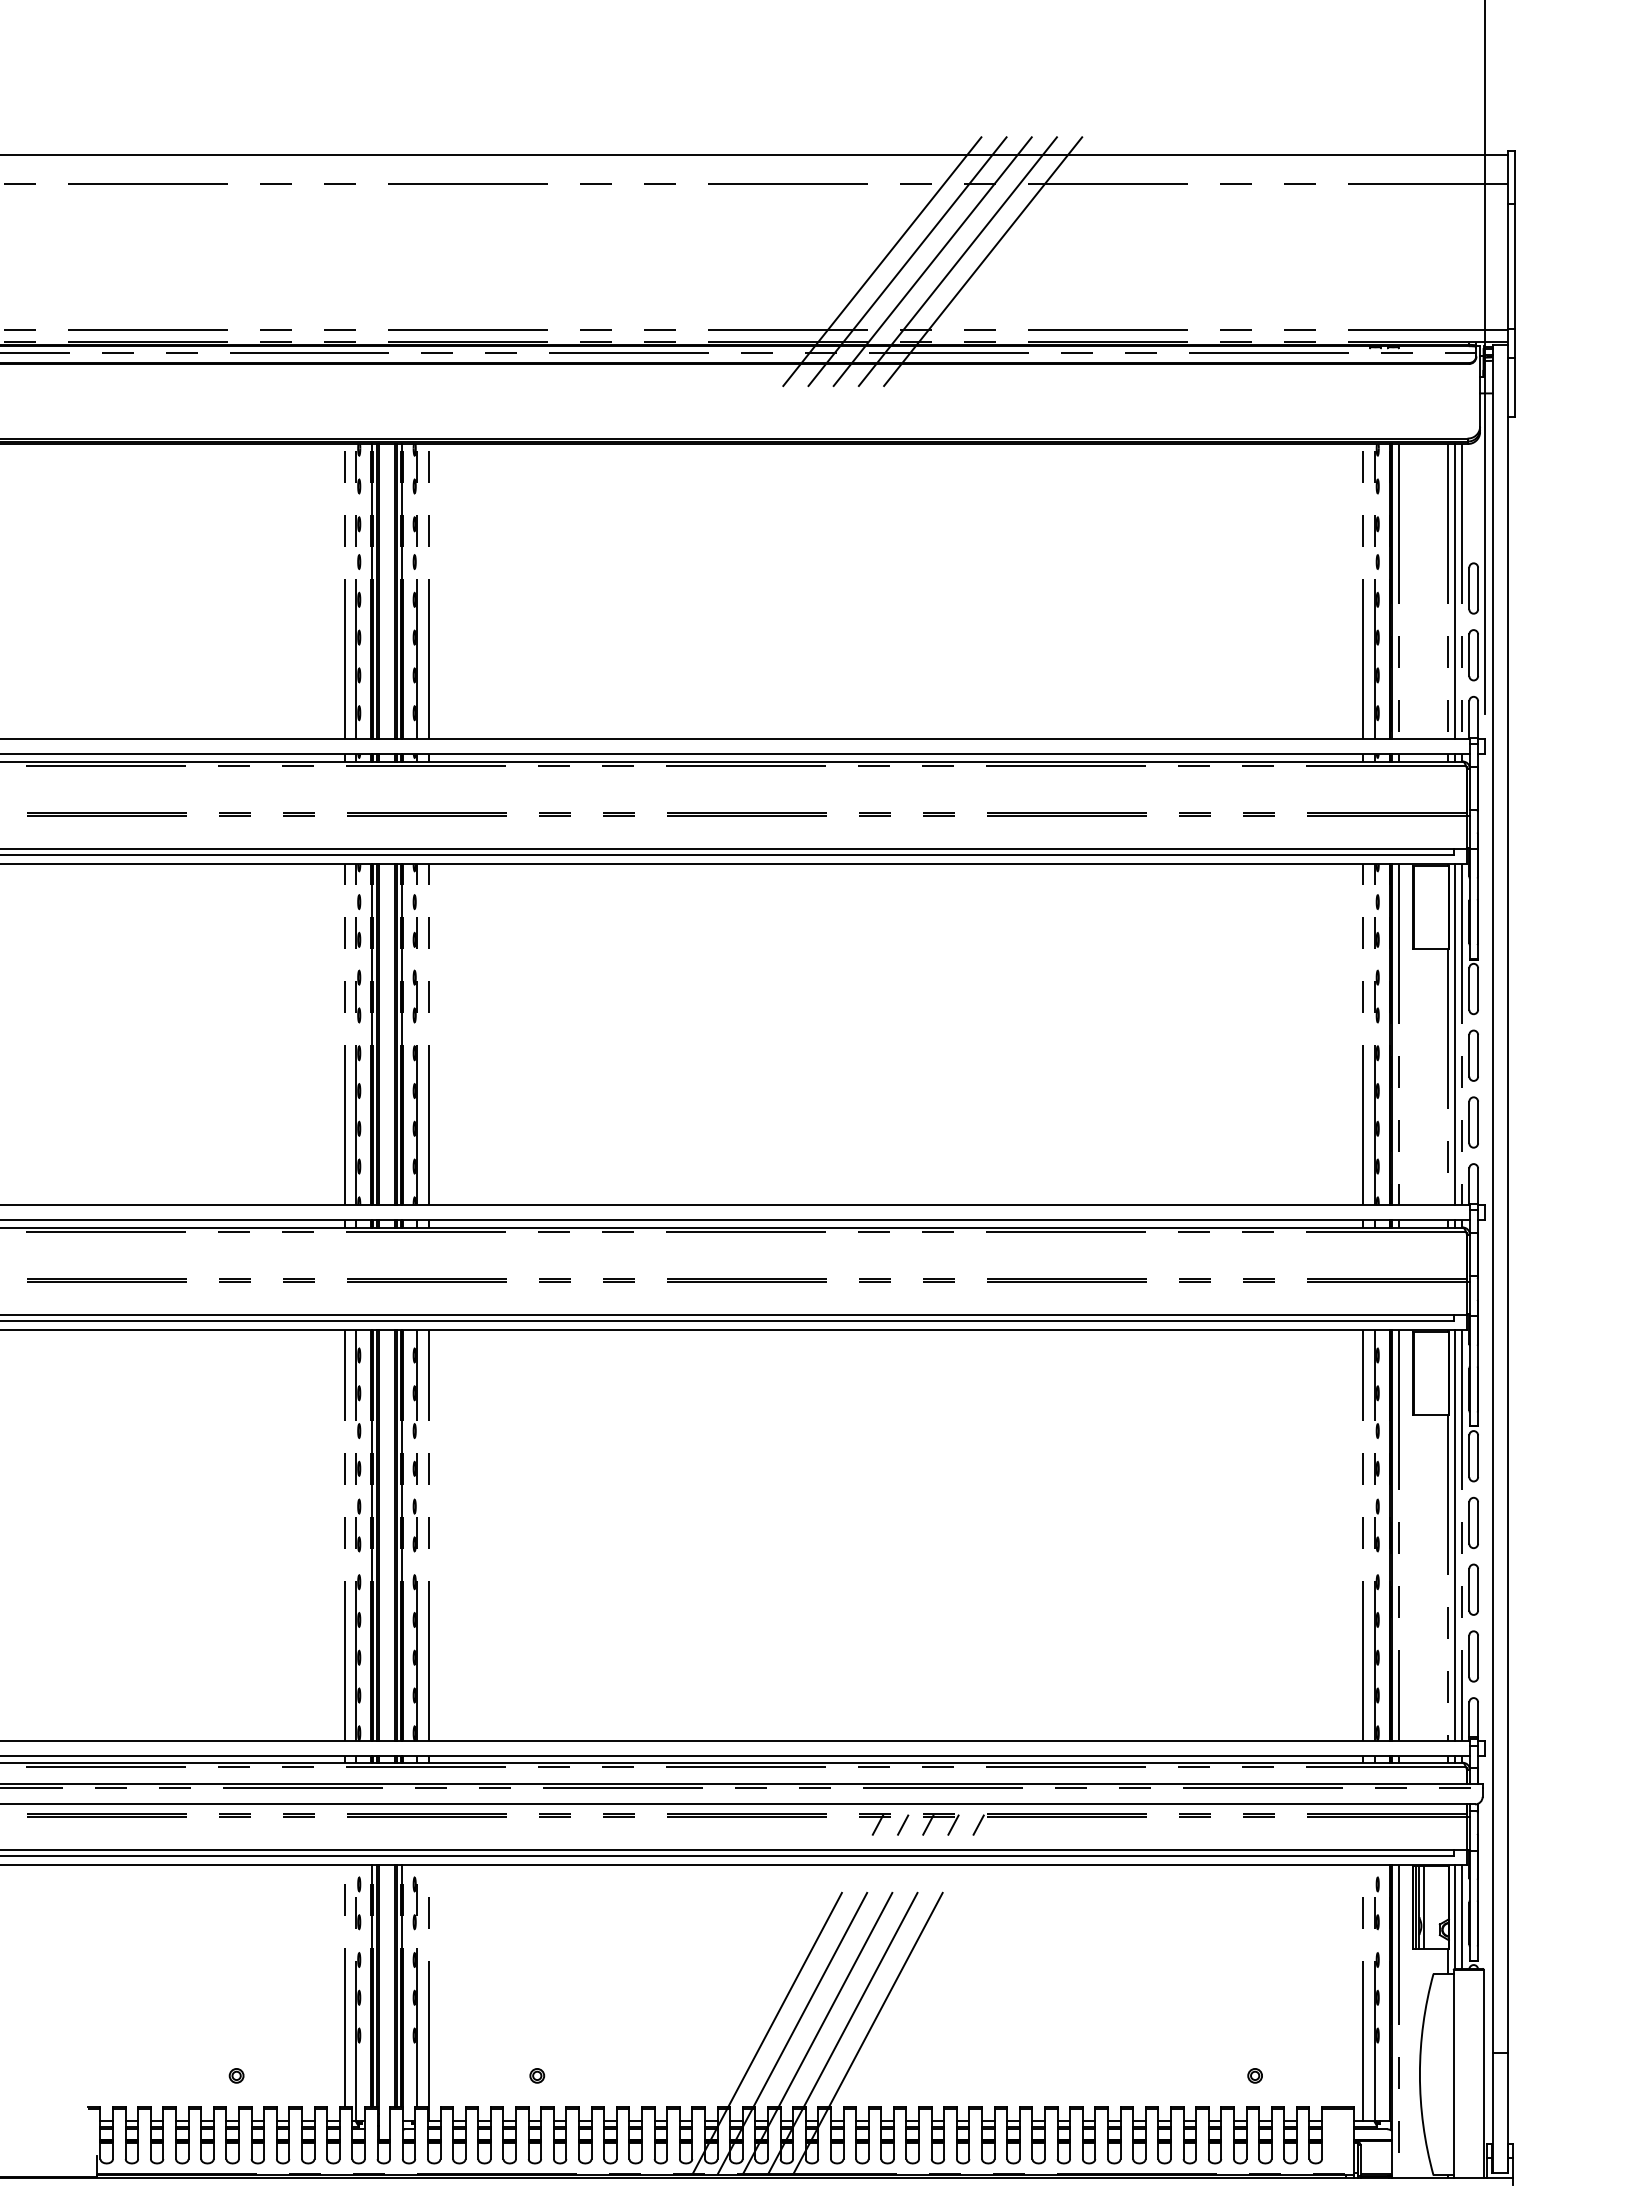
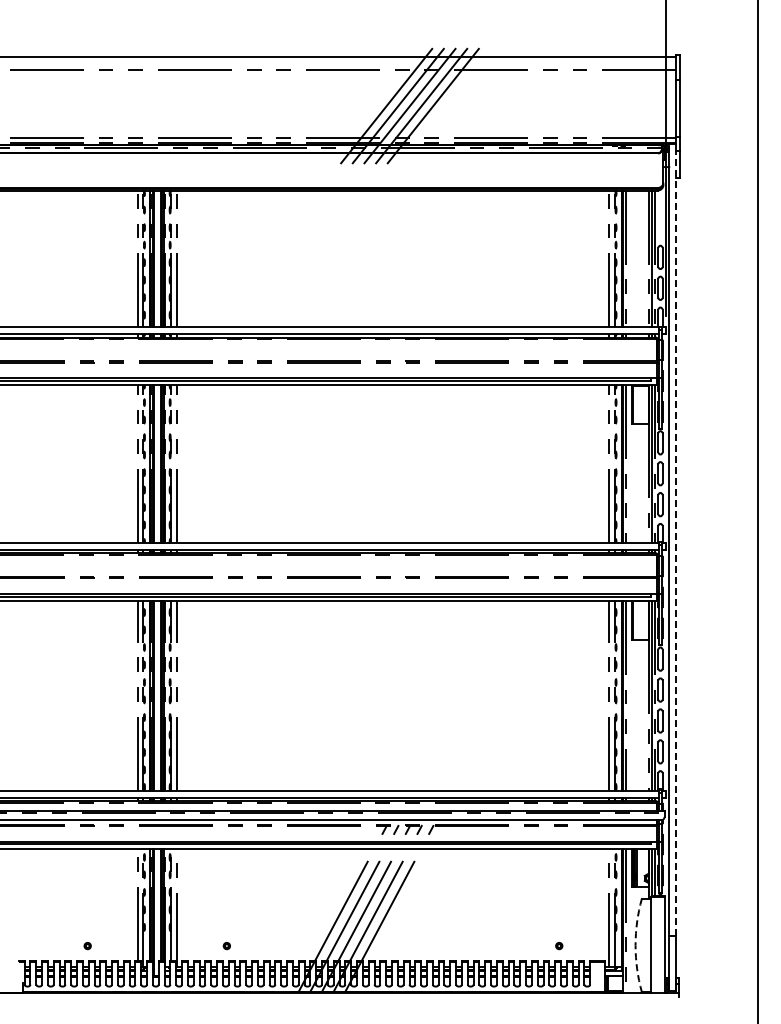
line: (1508, 1204) -> (676, 542), solid -> dashed
arc: (1419, 2074) -> (635, 945), solid -> dashed

